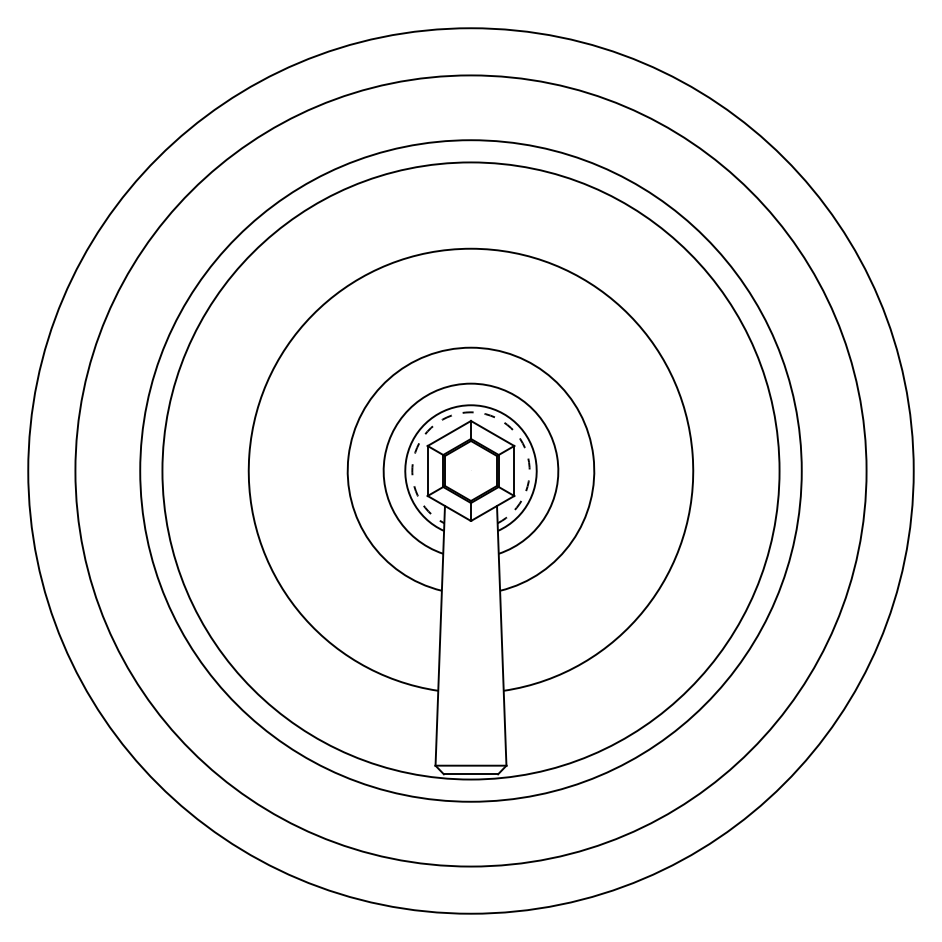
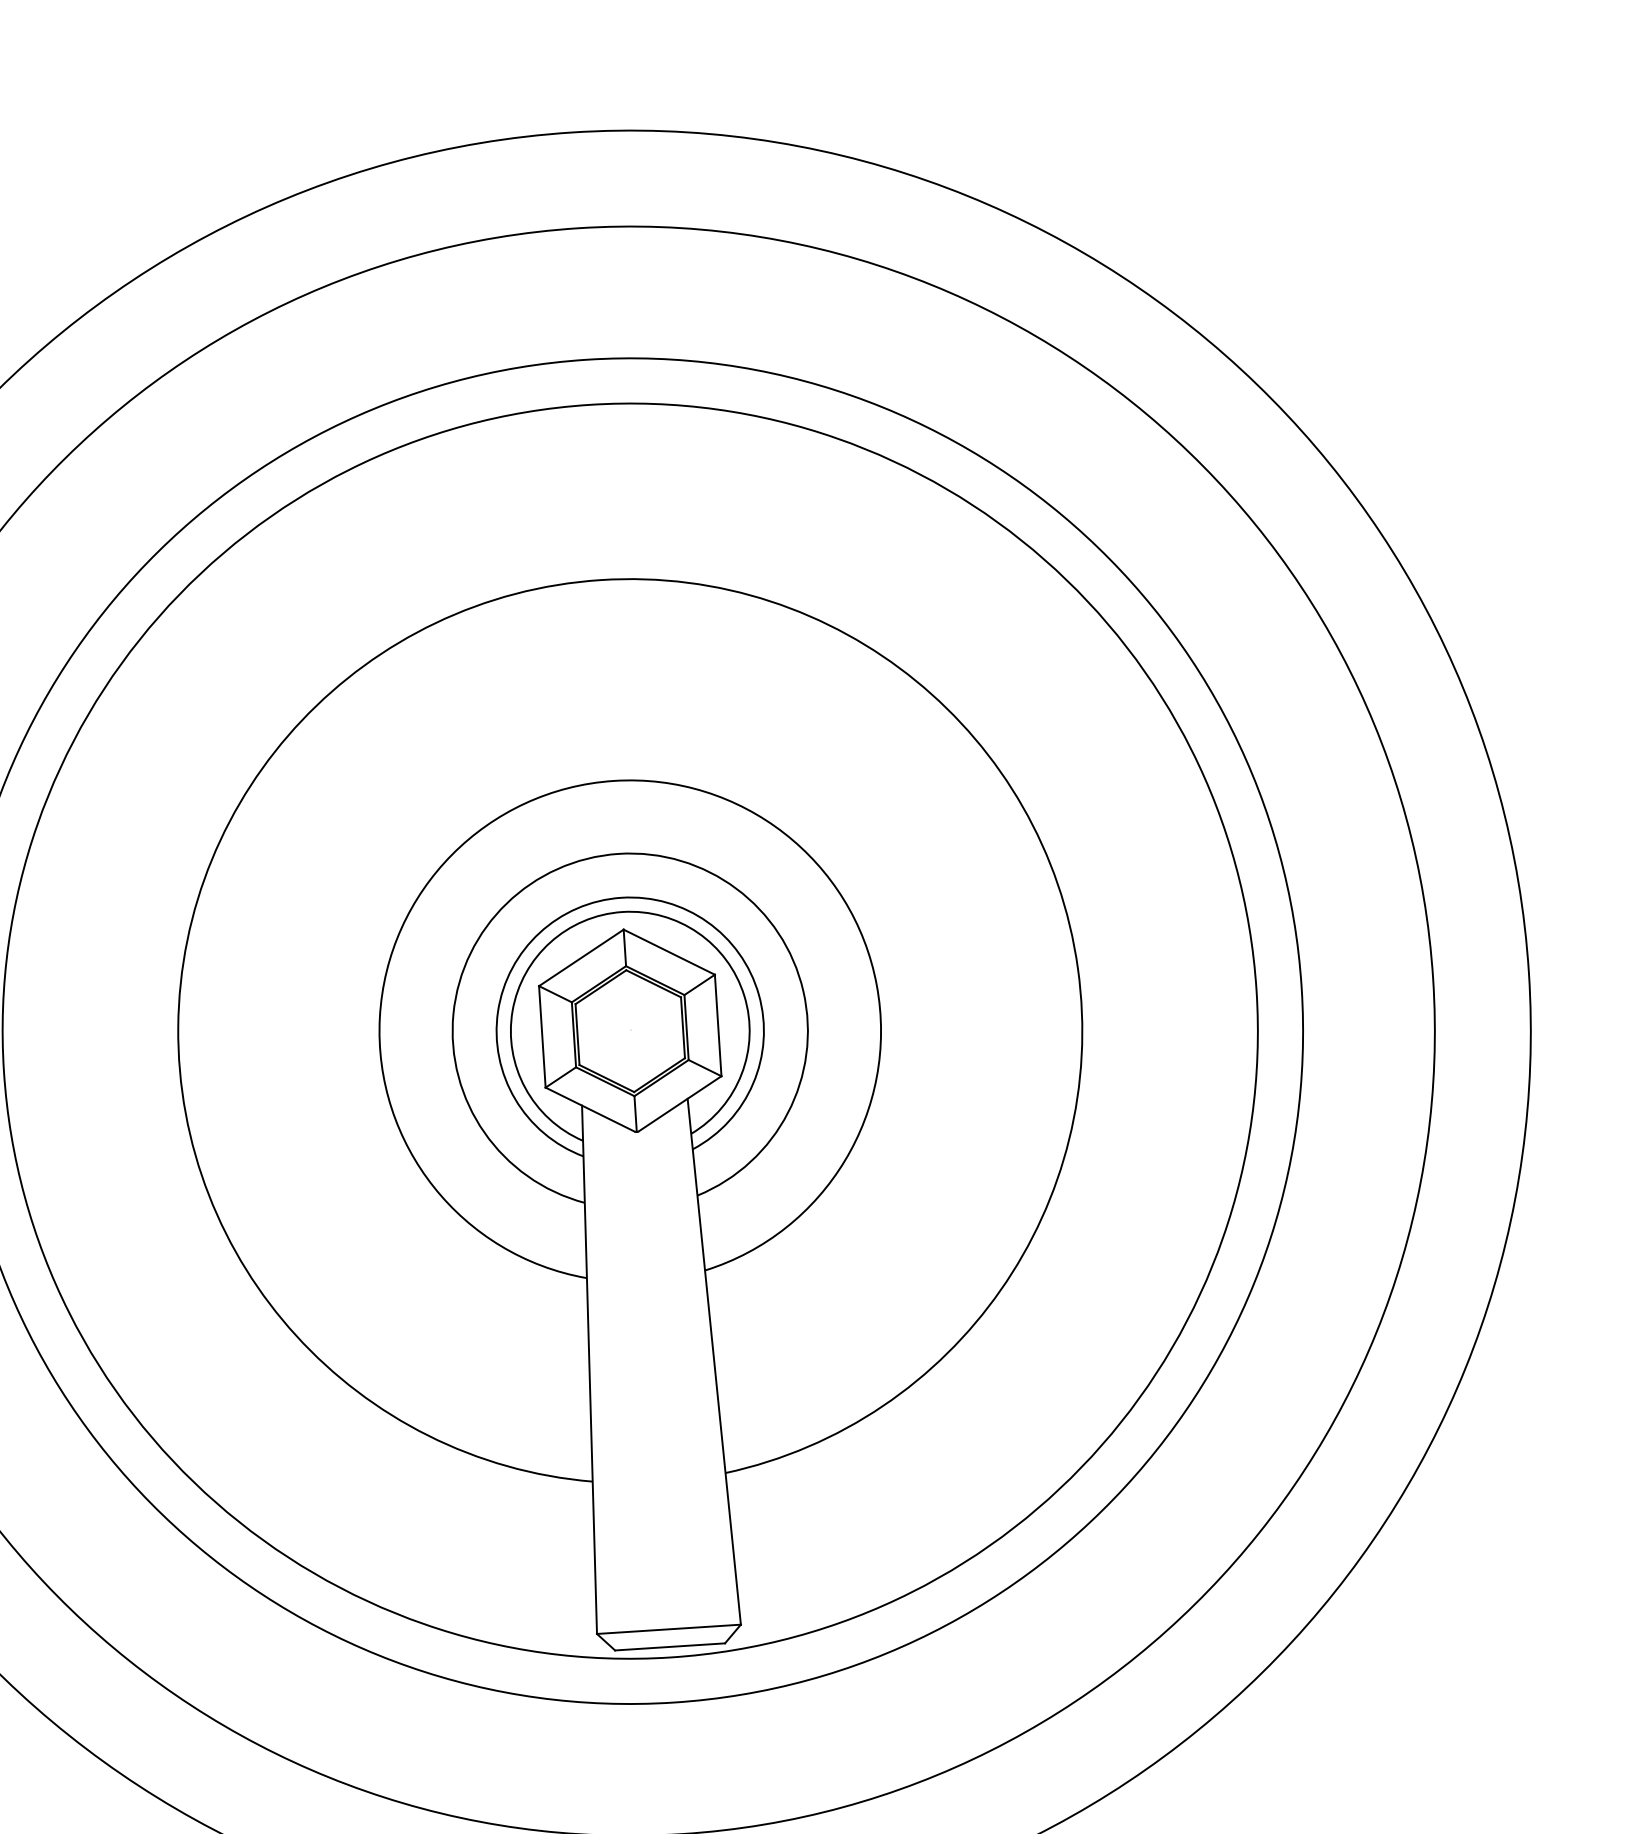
arc: (470, 412) -> (621, 912), dashed -> solid

